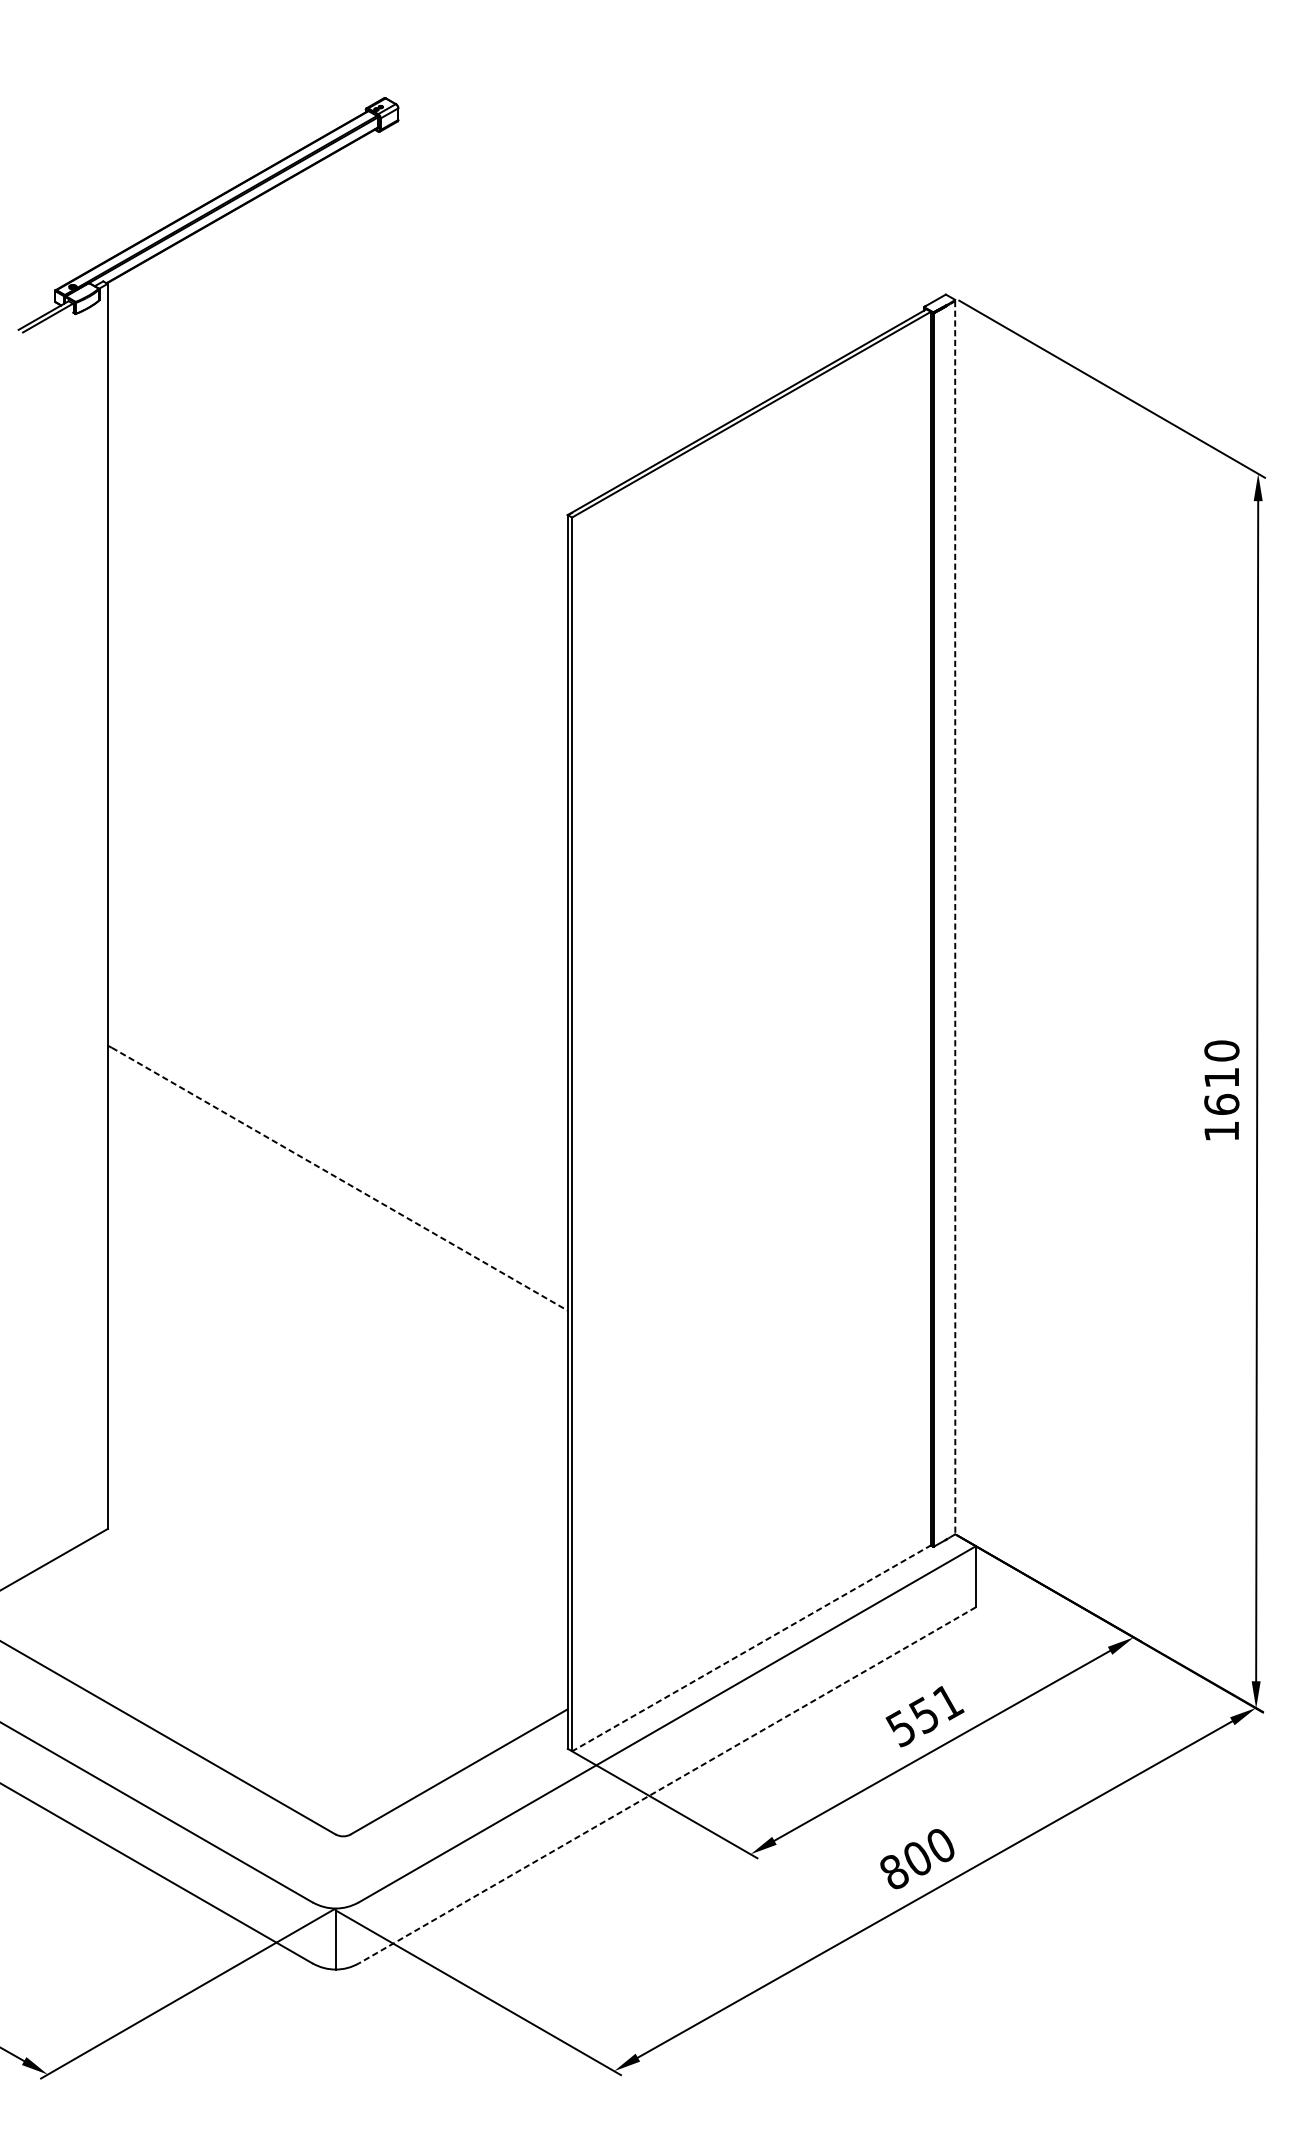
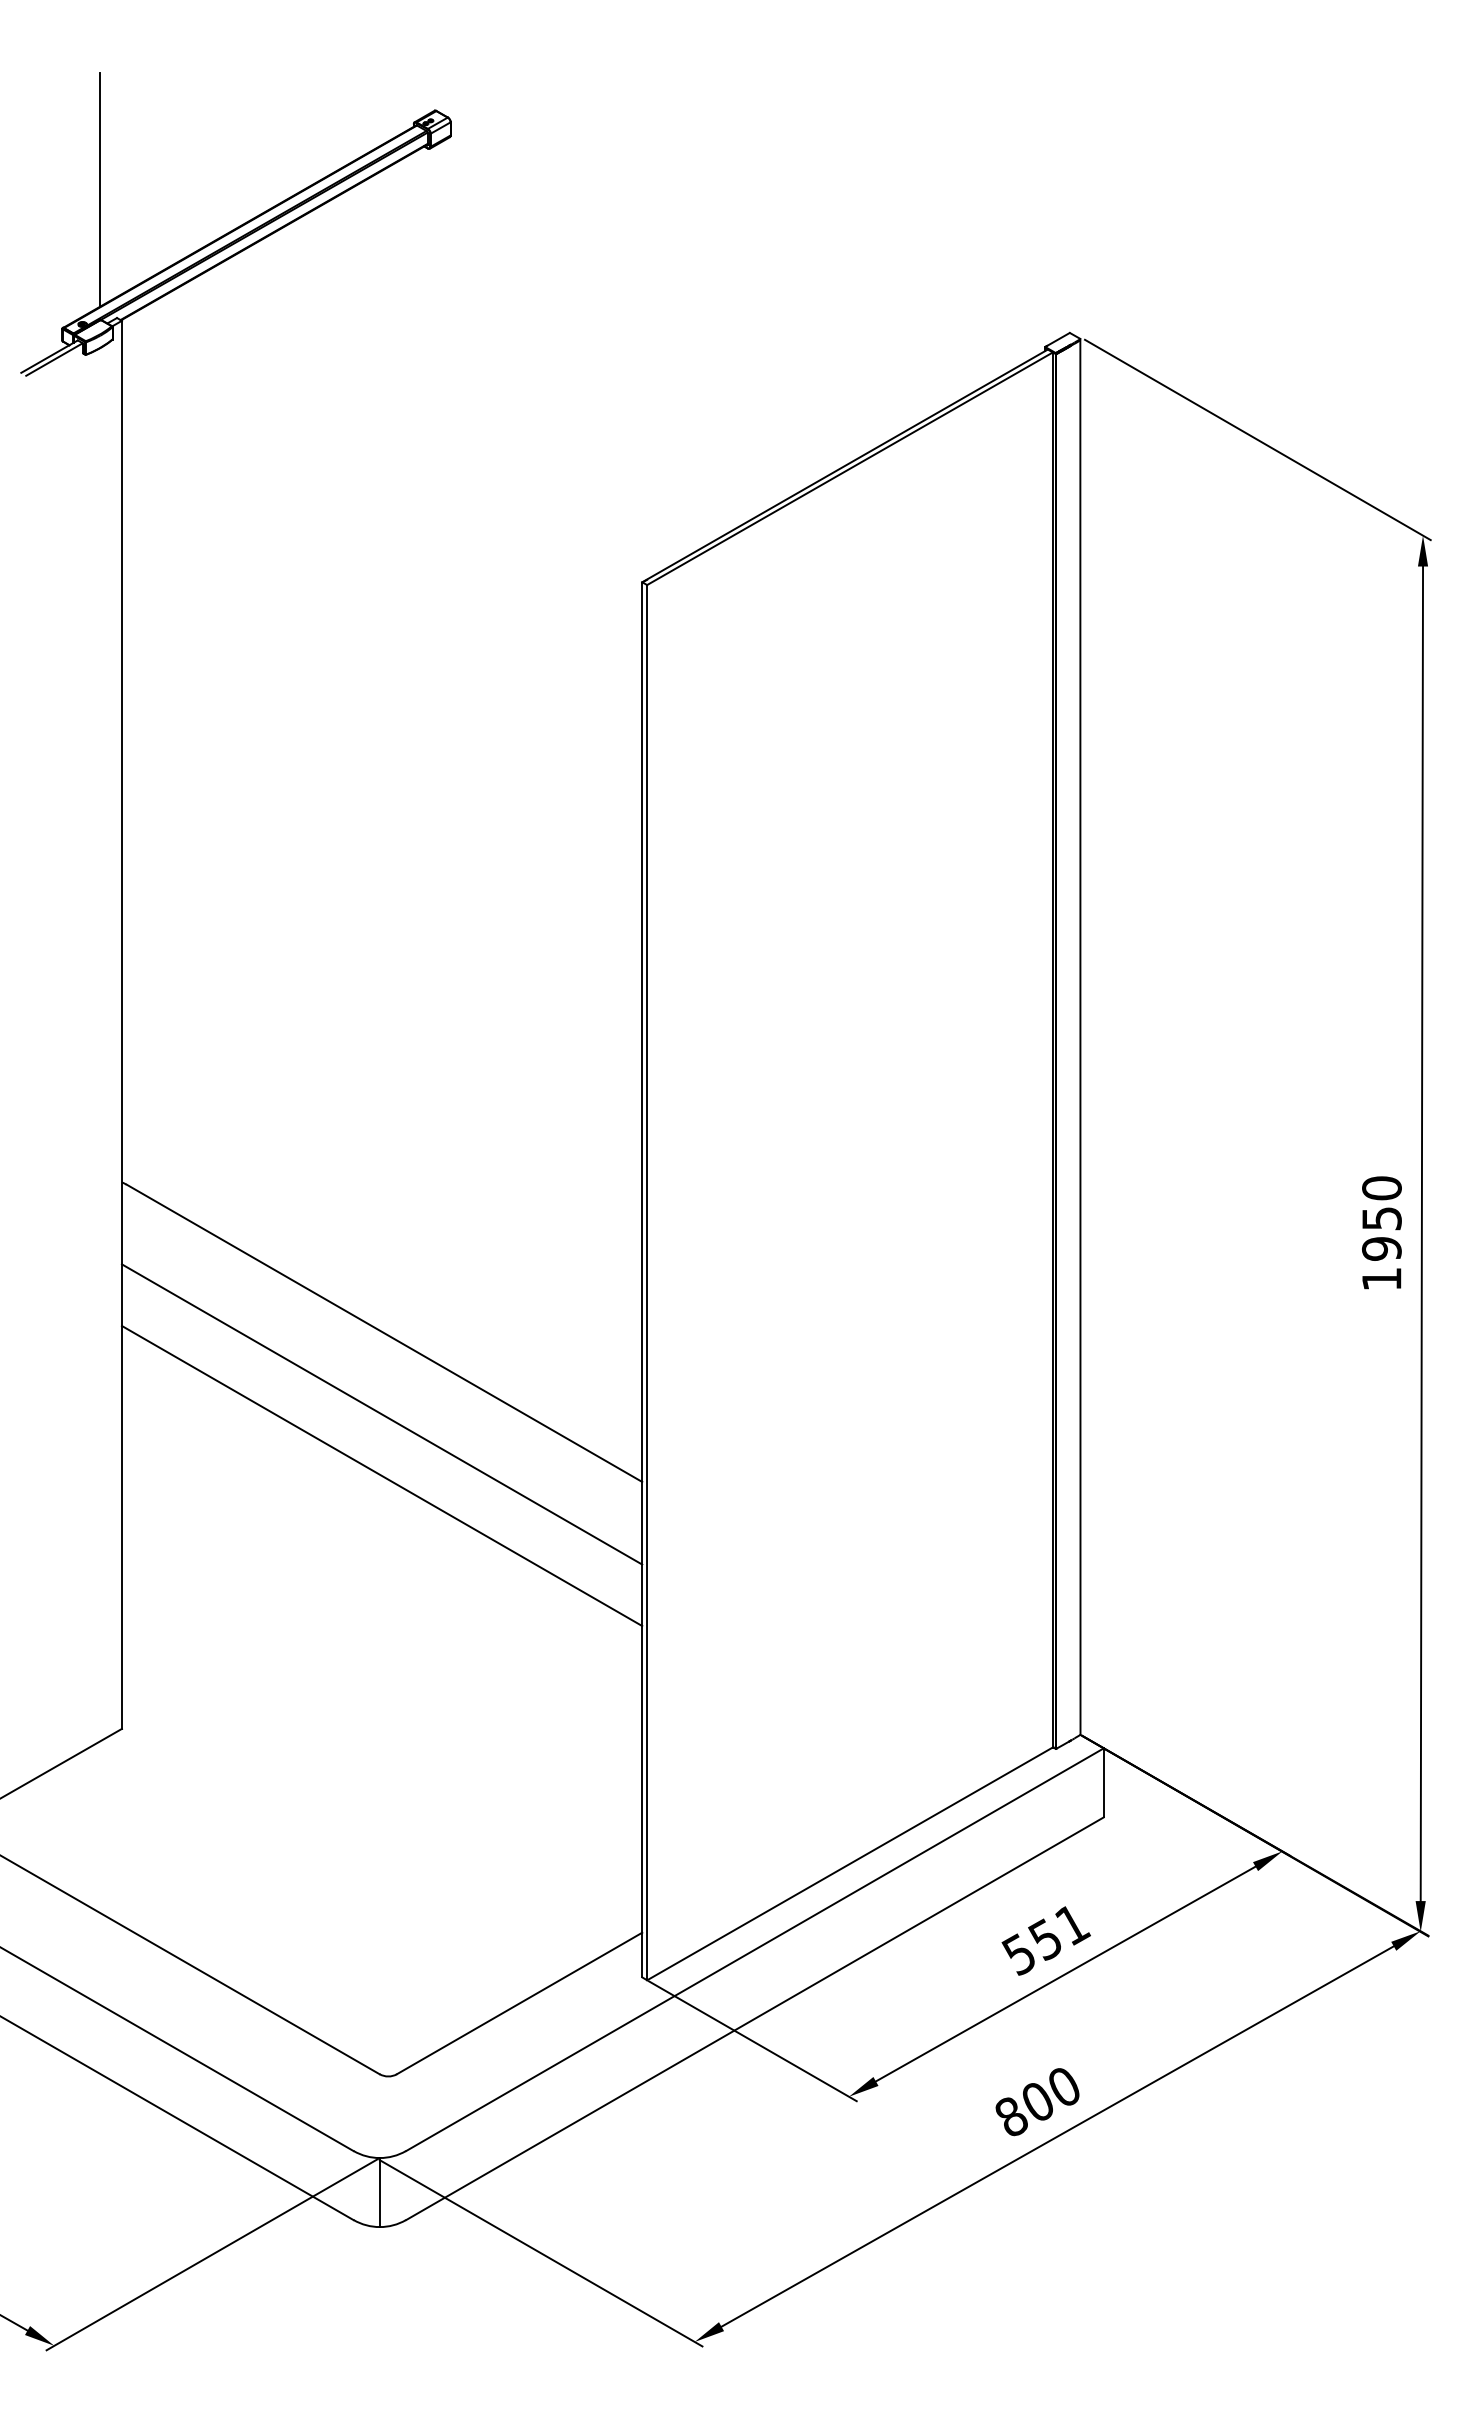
line: (87, 167) -> (99, 189), added
line: (955, 918) -> (1080, 1038), dashed -> solid
text: (1221, 1090) -> (1381, 1233), 1610 -> 1950
line: (339, 1179) -> (384, 1333), dashed -> solid
line: (337, 1251) -> (381, 1414), added
line: (337, 1304) -> (381, 1475), added
line: (751, 1648) -> (849, 1863), dashed -> solid
line: (667, 1785) -> (754, 2018), dashed -> solid

